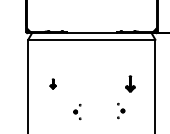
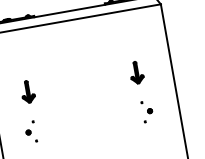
part: (52, 83) -> (26, 91), size x1.67
part: (121, 110) -> (147, 110), moved
part: (77, 111) -> (30, 131), moved

